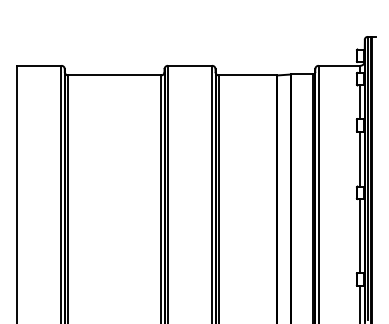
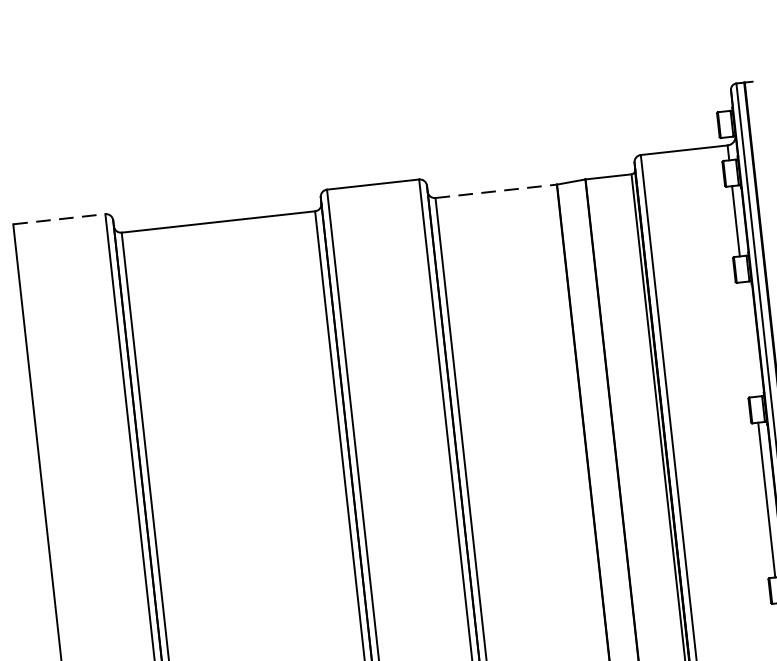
line: (39, 65) -> (59, 218), solid -> dashed
line: (248, 75) -> (497, 191), solid -> dashed
line: (360, 158) -> (749, 338), removed

